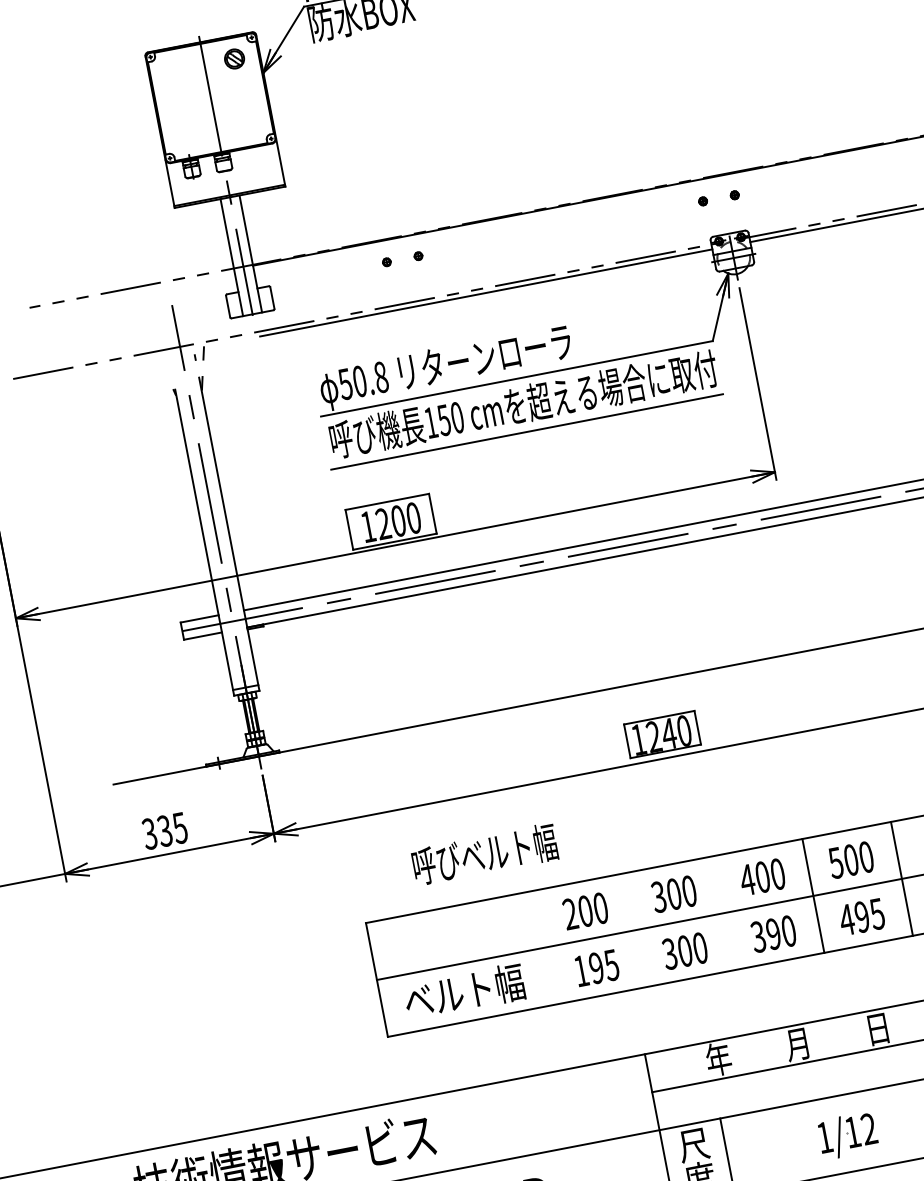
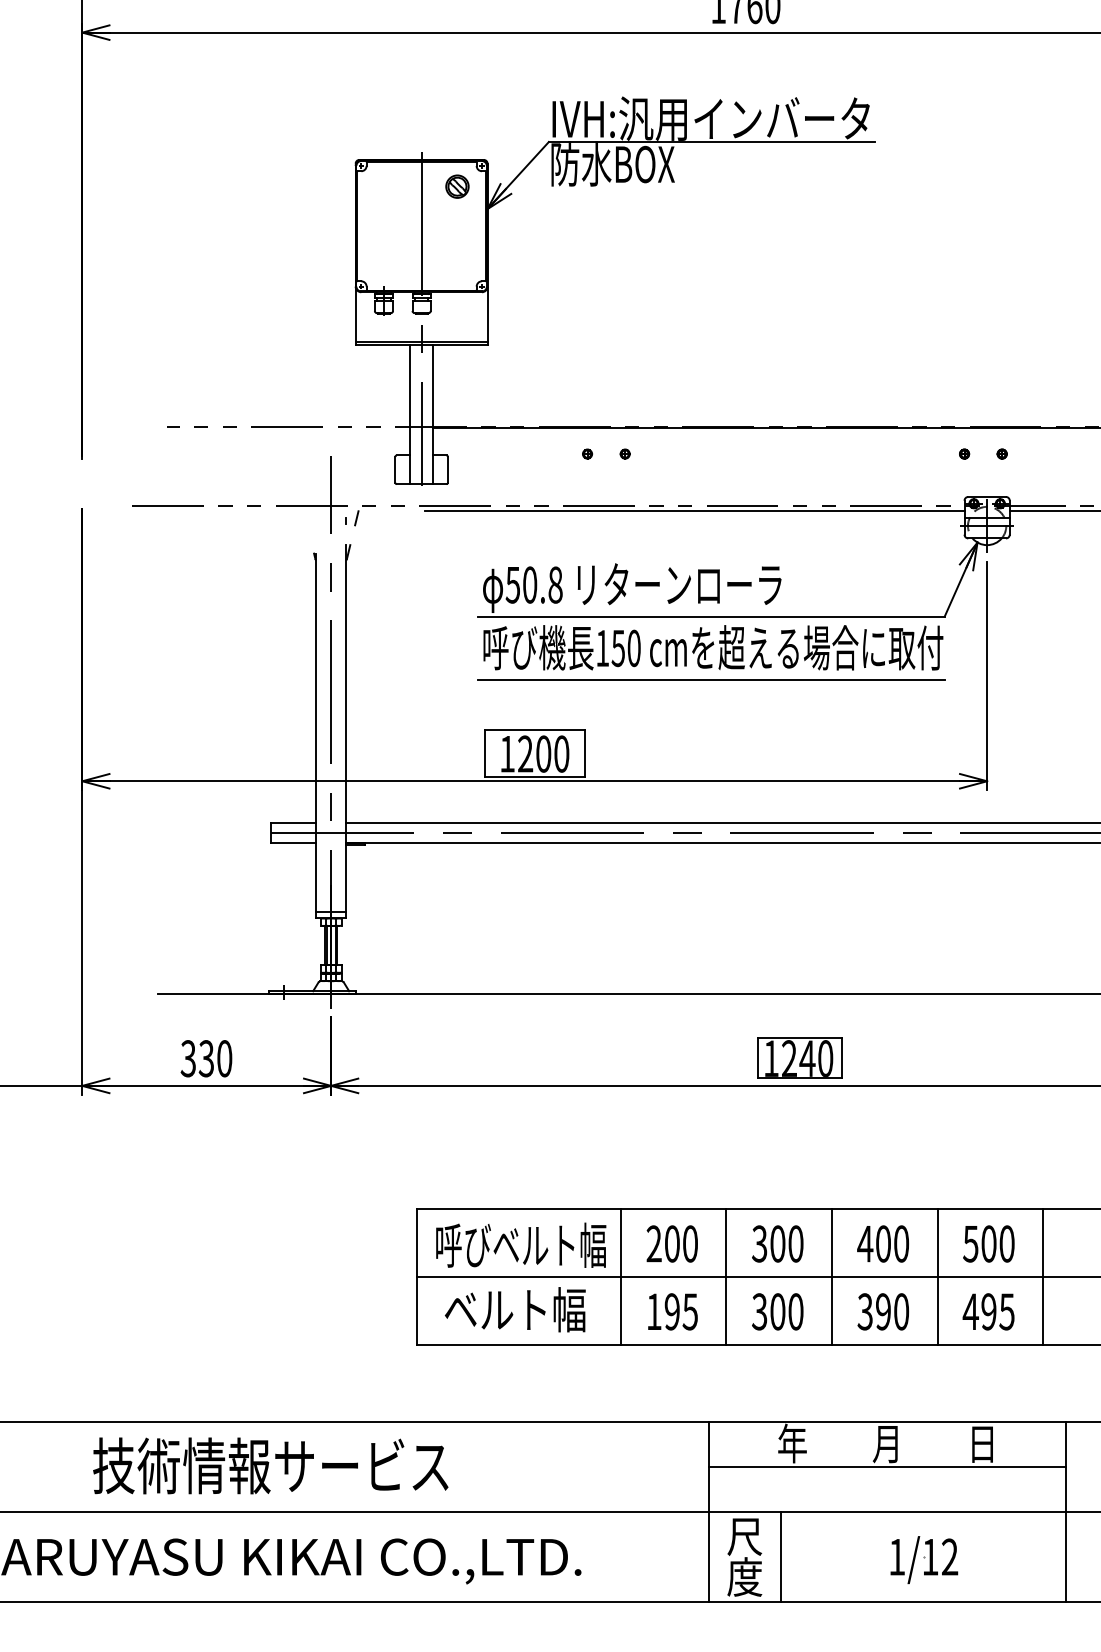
text: (179, 827) -> (224, 1058), 335 -> 330
text: (485, 853) -> (521, 1244), moved
line: (724, 912) -> (831, 1276), added
line: (636, 929) -> (726, 1276), added
line: (547, 946) -> (620, 1276), added

